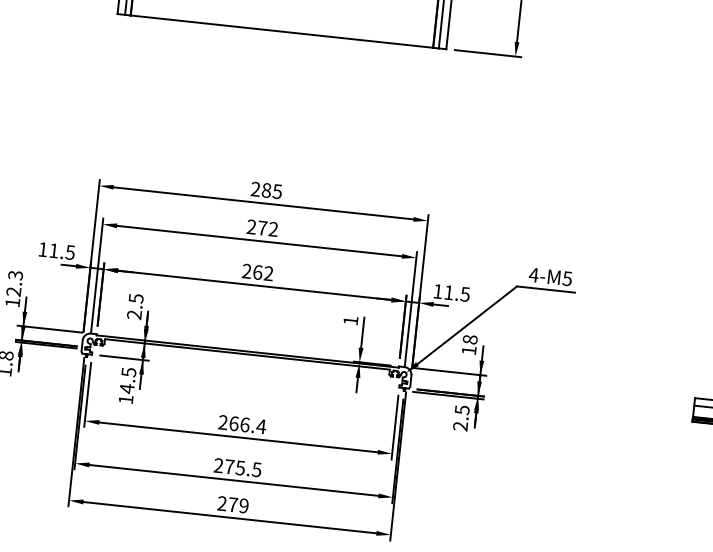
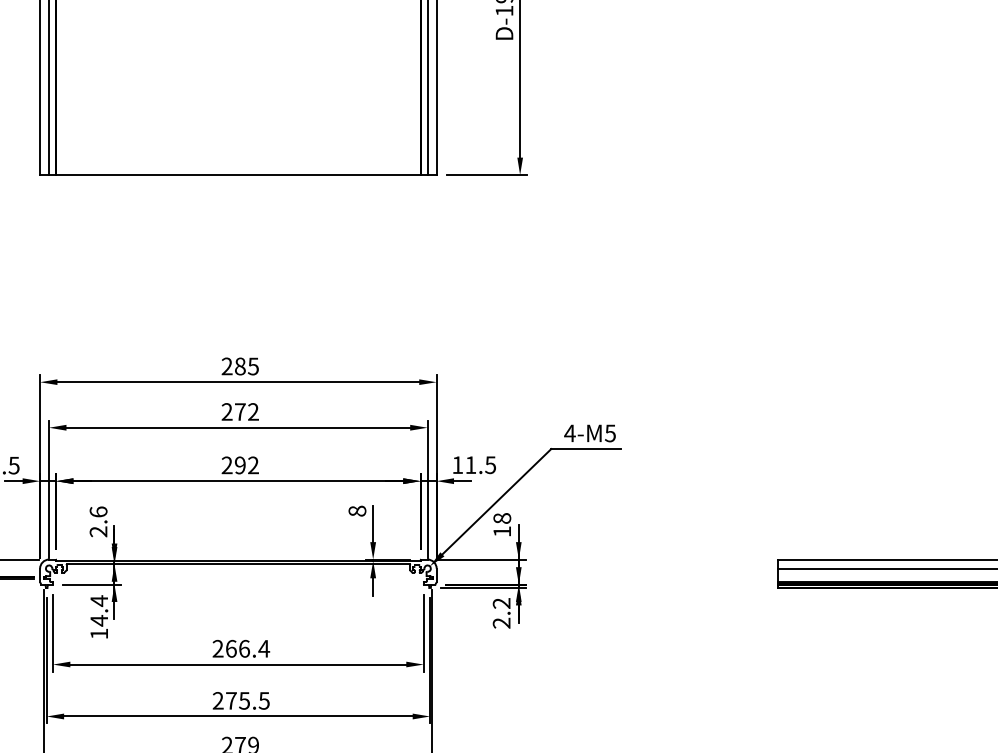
text: (257, 272) -> (239, 465), 262 -> 292
text: (136, 298) -> (98, 511), 2.5 -> 2.6
text: (350, 320) -> (357, 510), 1 -> 8
text: (129, 372) -> (99, 601), 14.5 -> 14.4
text: (462, 410) -> (501, 603), 2.5 -> 2.2

